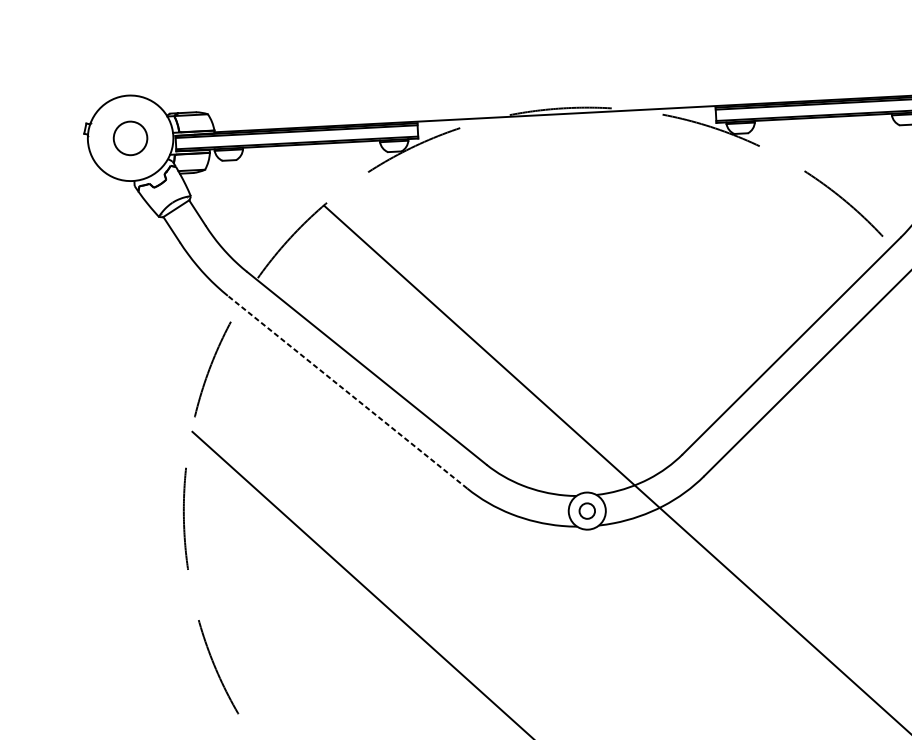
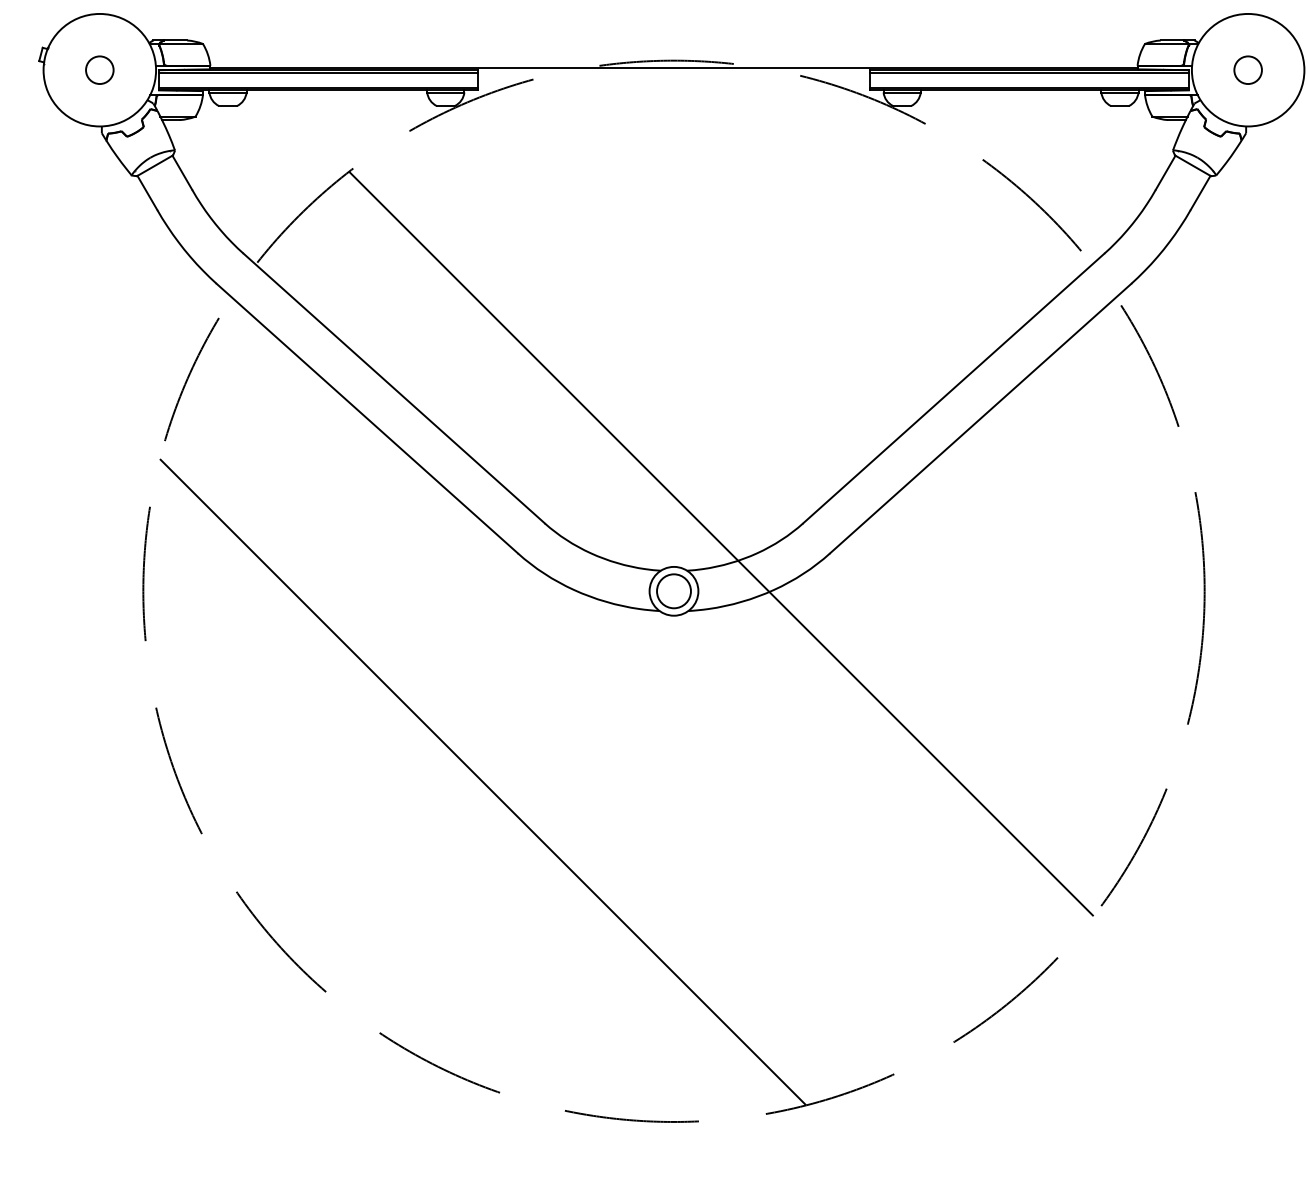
circle: (130, 137) -> (99, 69), size x0.62
line: (346, 392) -> (366, 418), dashed -> solid
circle: (586, 511) -> (673, 591), size x1.67

